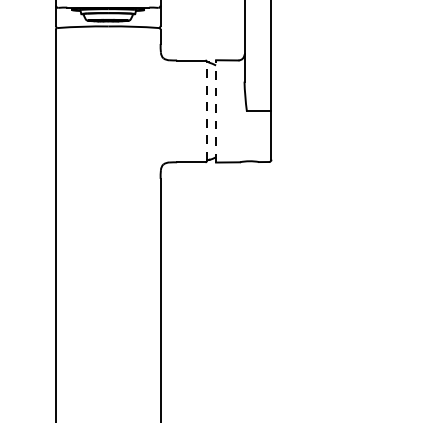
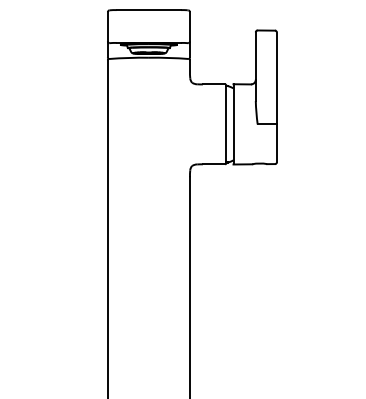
line: (216, 110) -> (233, 123), dashed -> solid
line: (207, 111) -> (226, 124), dashed -> solid

